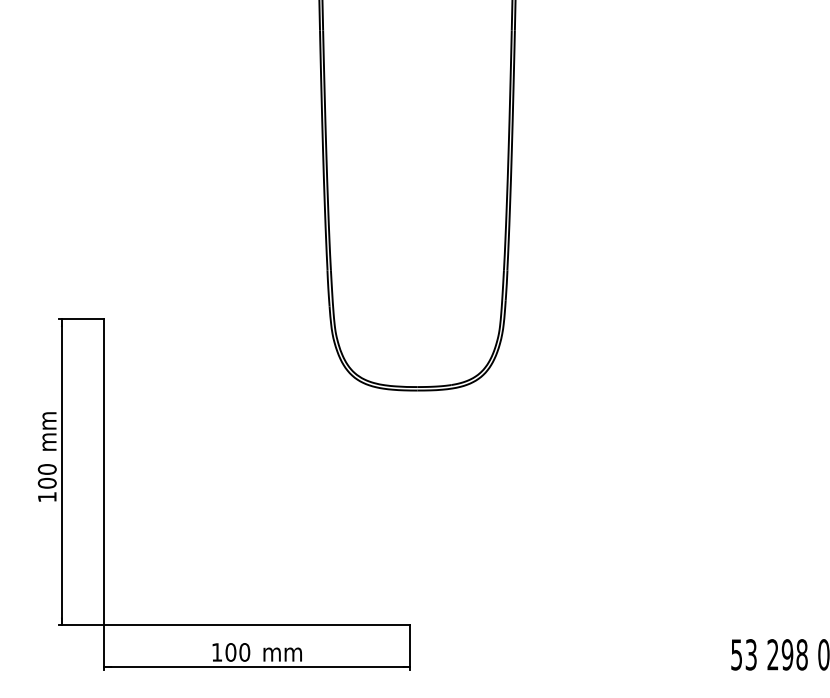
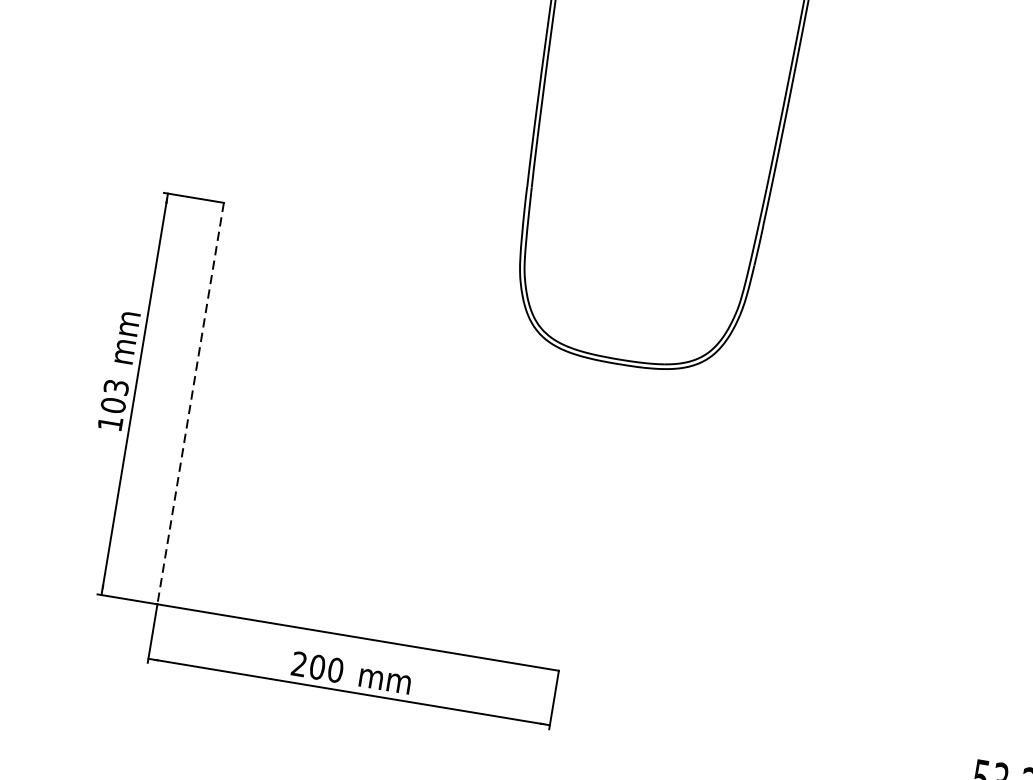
text: (46, 469) -> (115, 387), 100 -> 103
line: (104, 472) -> (190, 403), solid -> dashed
text: (216, 652) -> (298, 664), 100 -> 200

